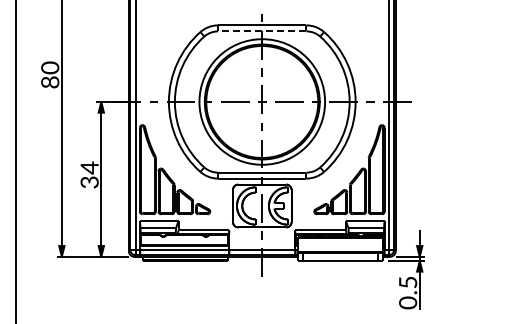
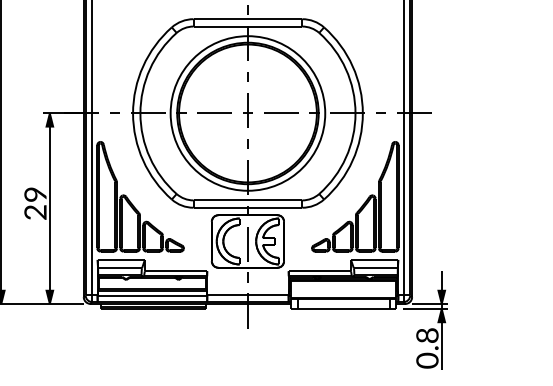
line: (261, 31) -> (247, 26), dashed -> solid
text: (89, 174) -> (35, 202), 34 -> 29
text: (408, 282) -> (427, 335), 0.5 -> 0.8

